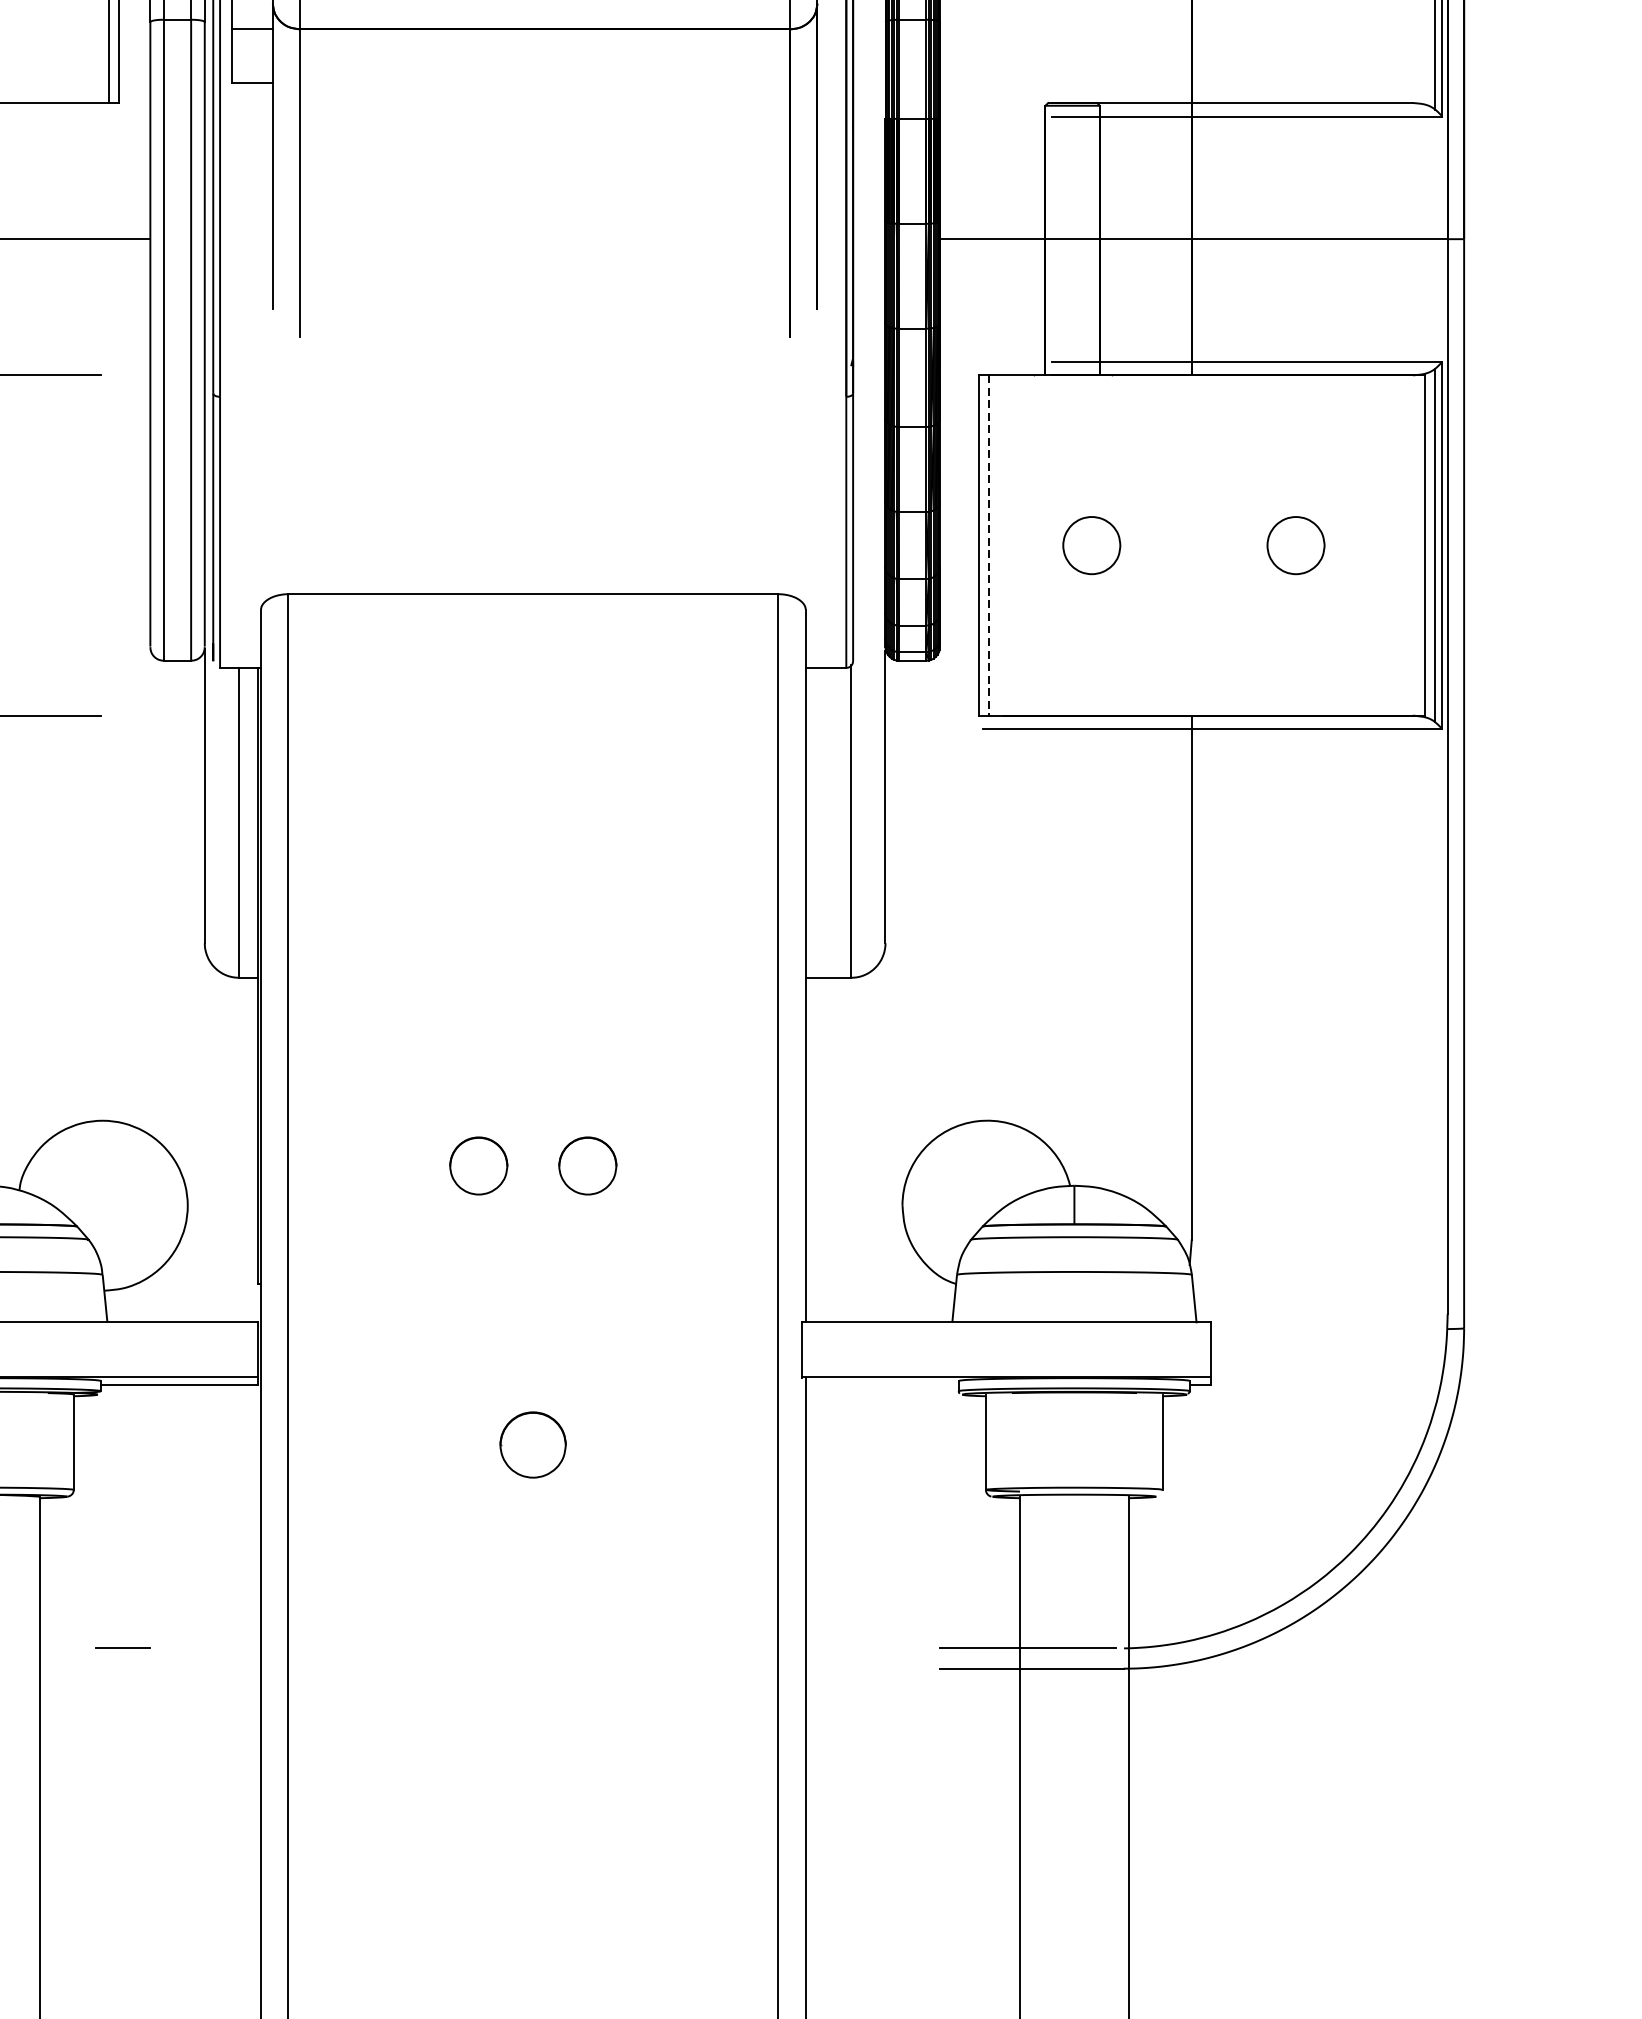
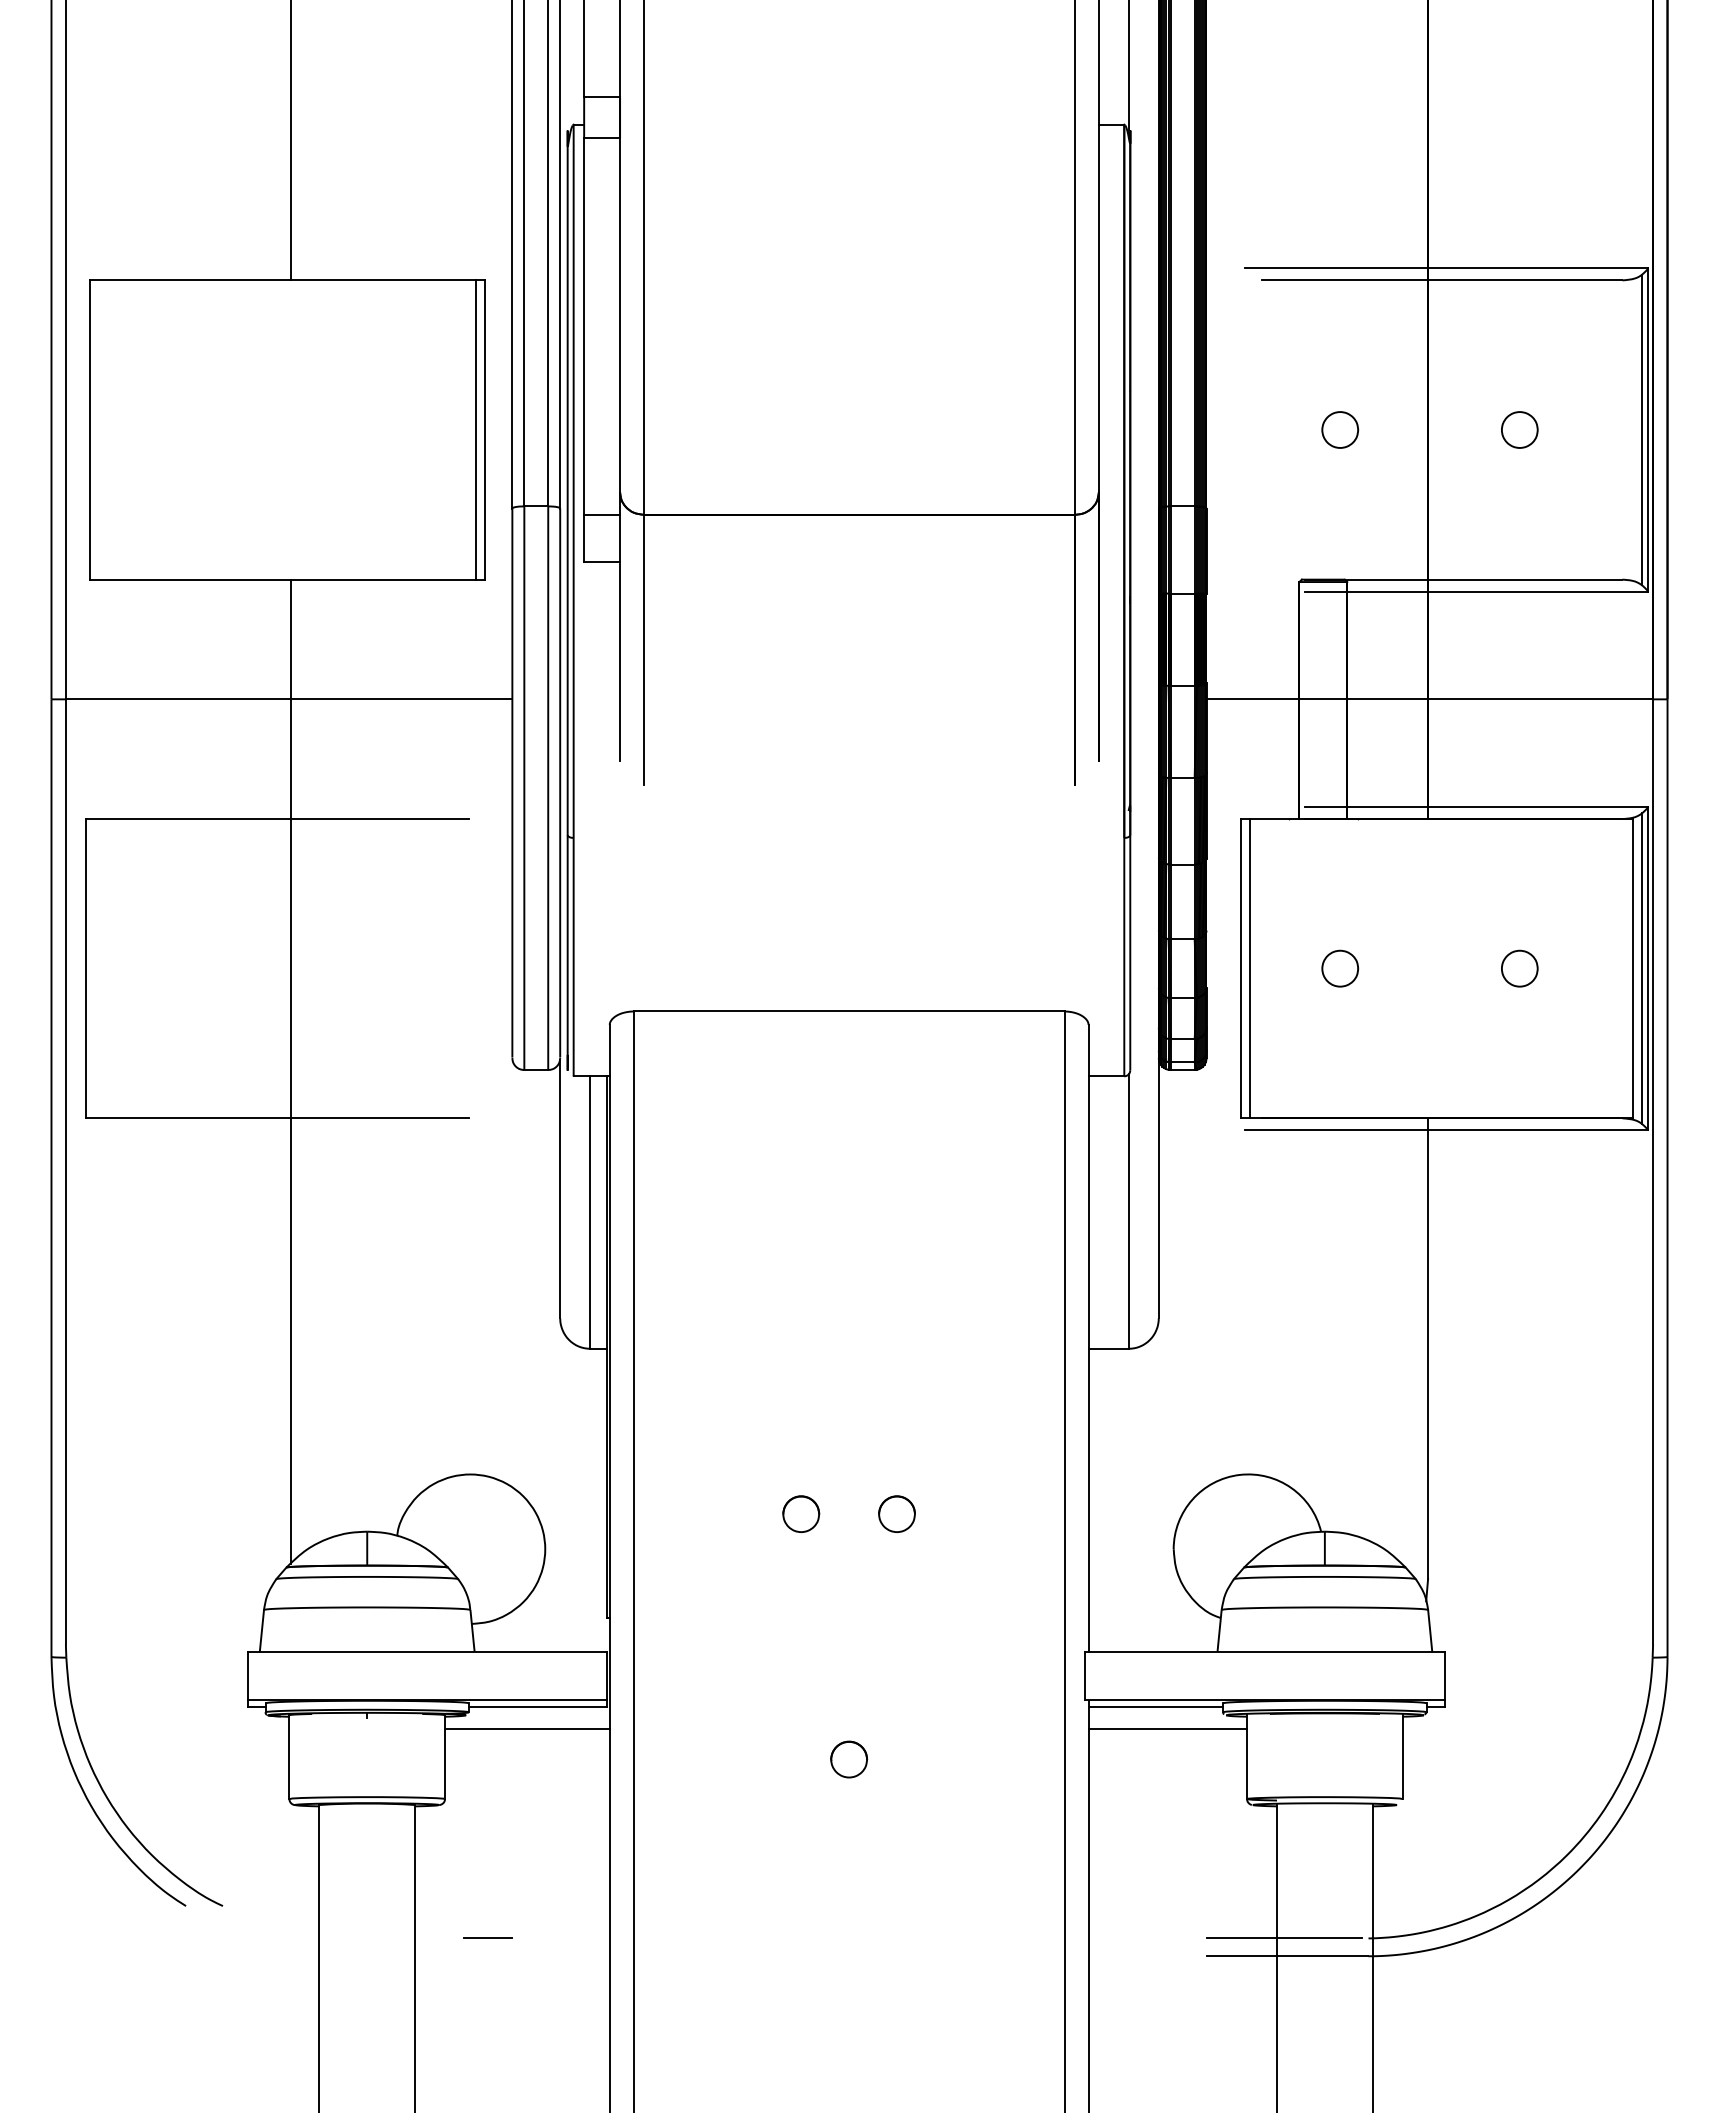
line: (988, 545) -> (1249, 968), dashed -> solid
part: (1092, 545) -> (1340, 968), size x0.71
part: (1295, 545) -> (1519, 968), size x0.71
part: (479, 1165) -> (801, 1513), size x0.71
part: (587, 1165) -> (896, 1513), size x0.71
line: (881, 1385) -> (1155, 1707), added
line: (167, 1409) -> (527, 1728), added
line: (895, 1409) -> (1167, 1728), added
part: (533, 1444) -> (849, 1759), size x0.62

